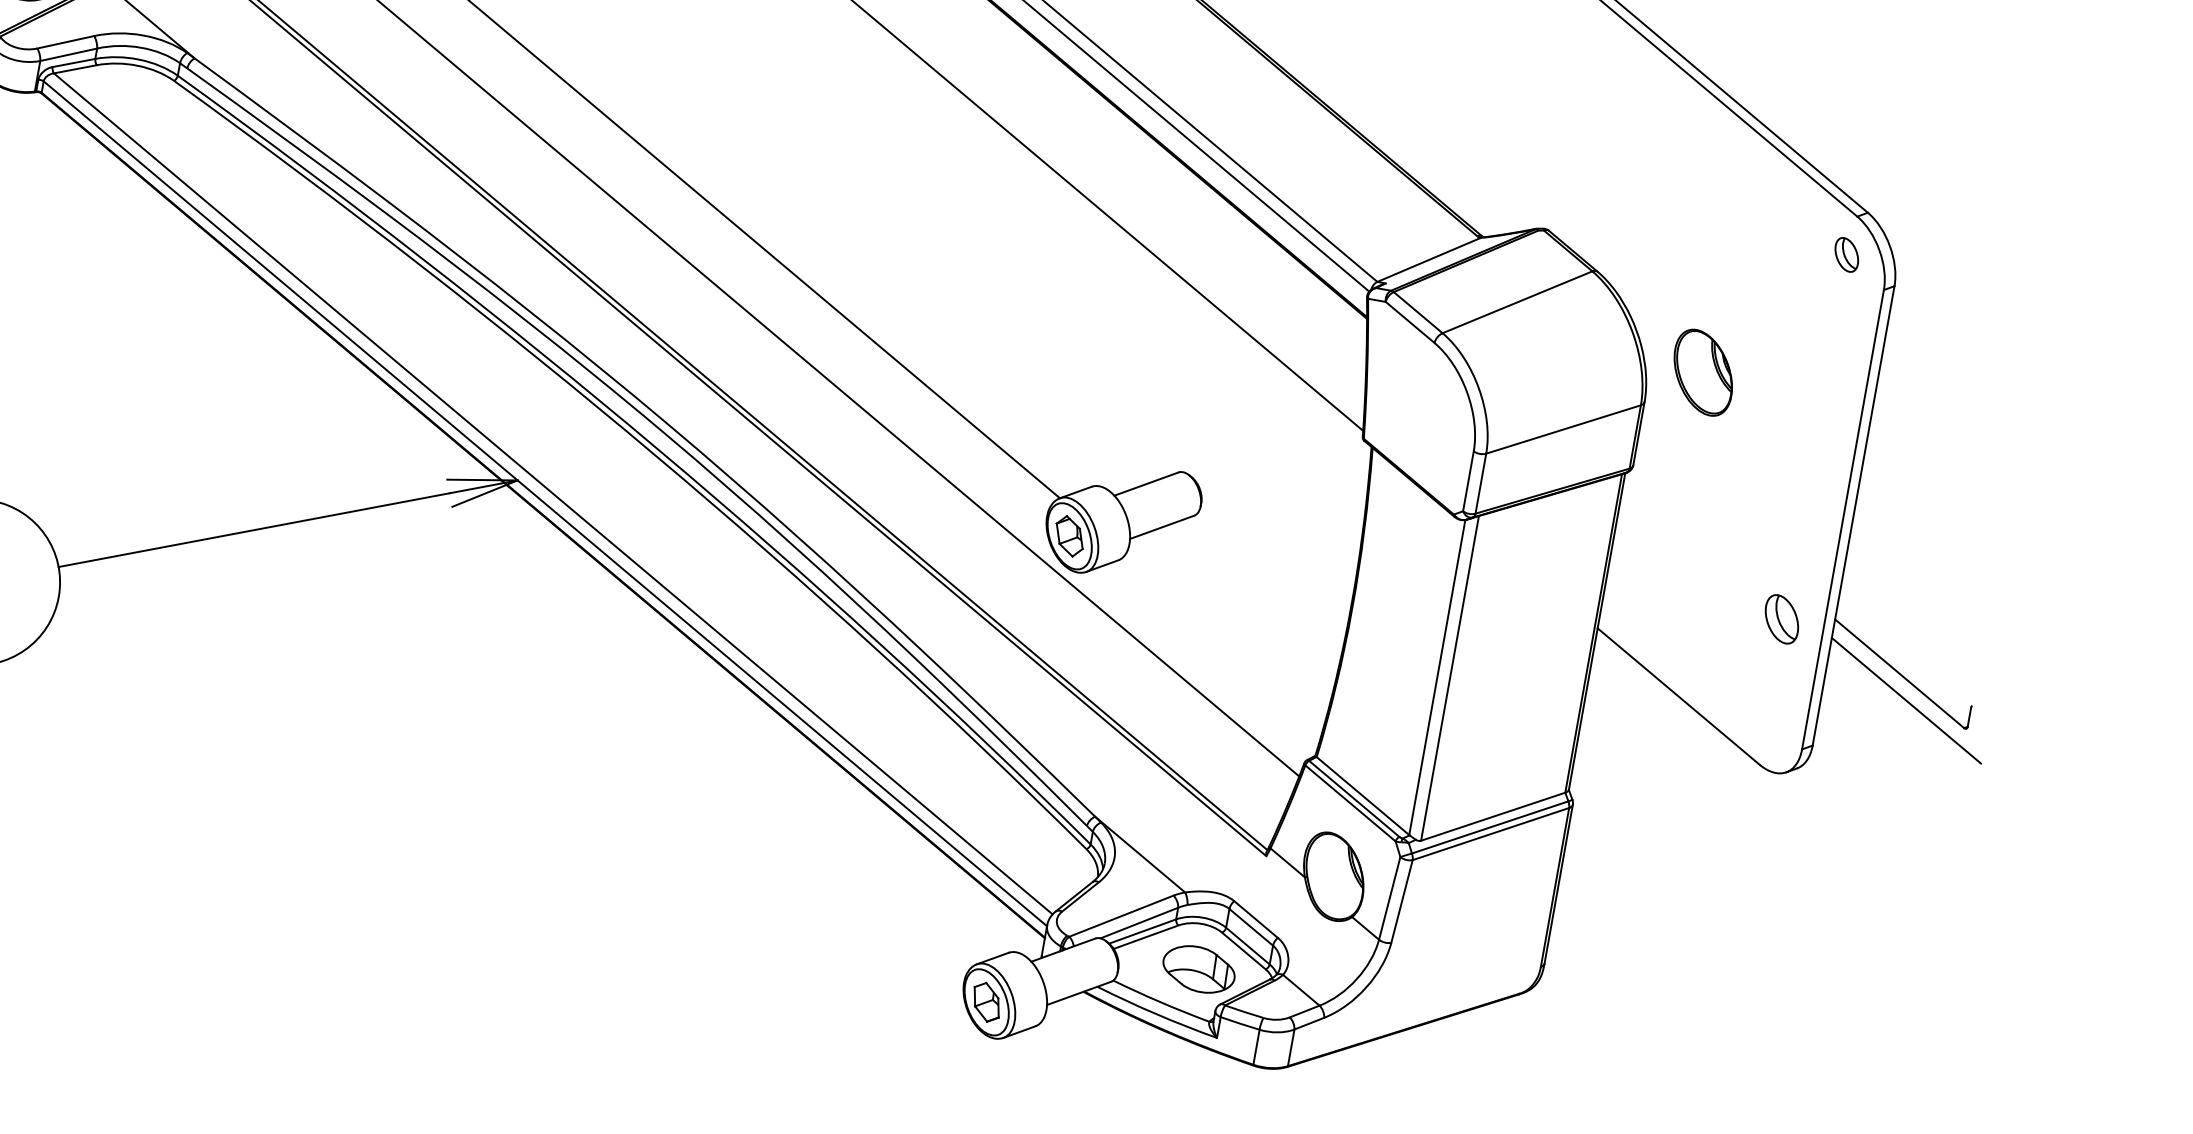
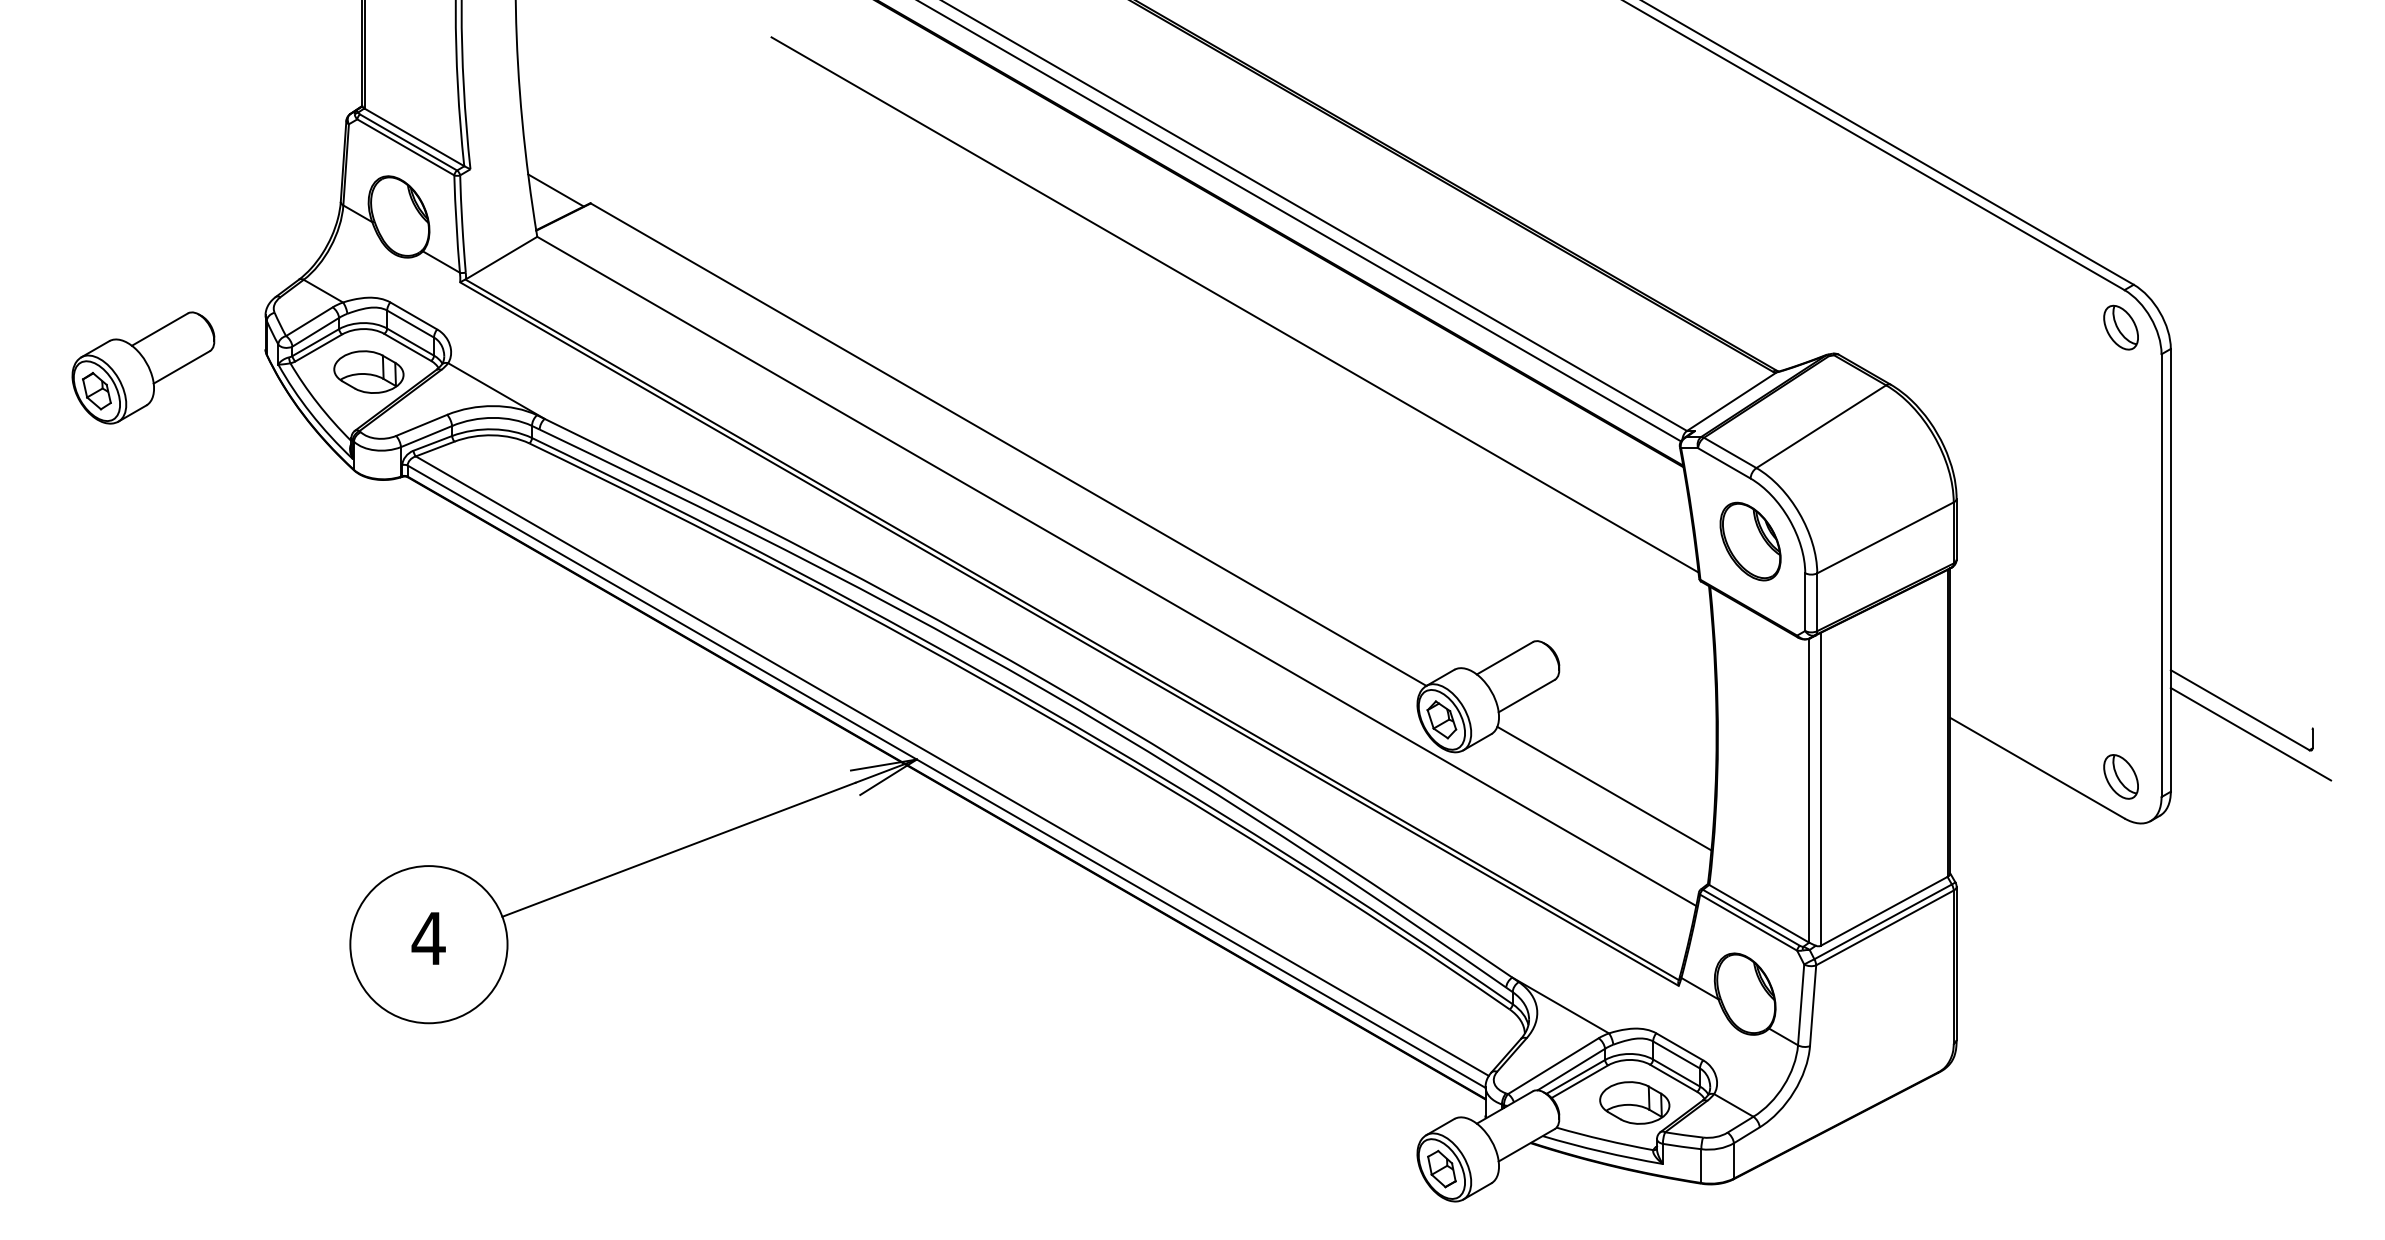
part: (1846, 254) -> (2120, 327), size x1.43
part: (1703, 372) -> (1750, 541), moved
part: (1781, 618) -> (2120, 776), moved
line: (1225, 637) -> (1604, 788), added

